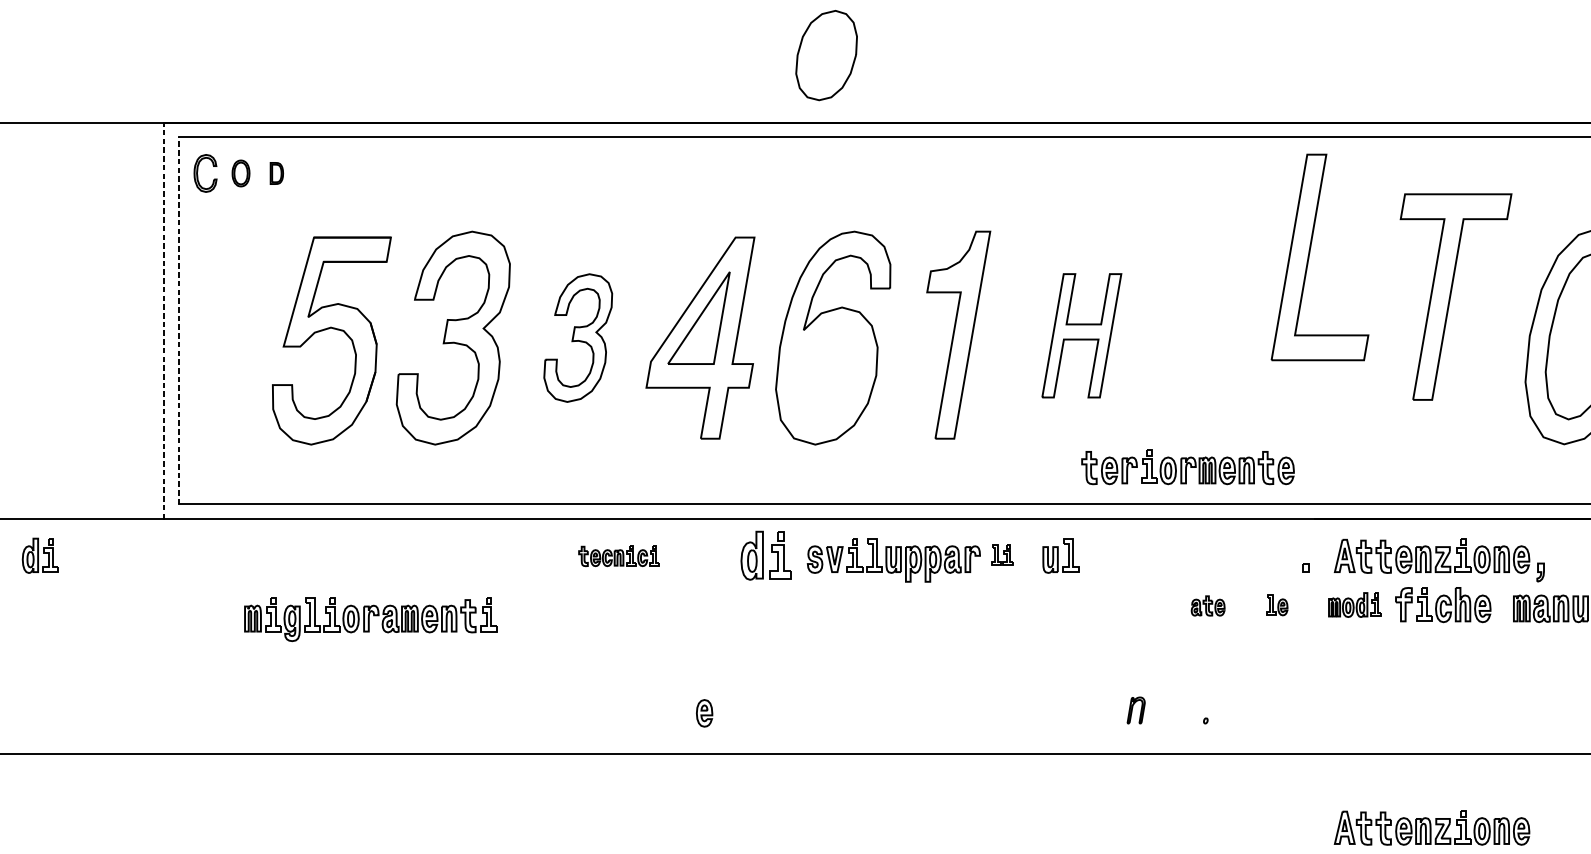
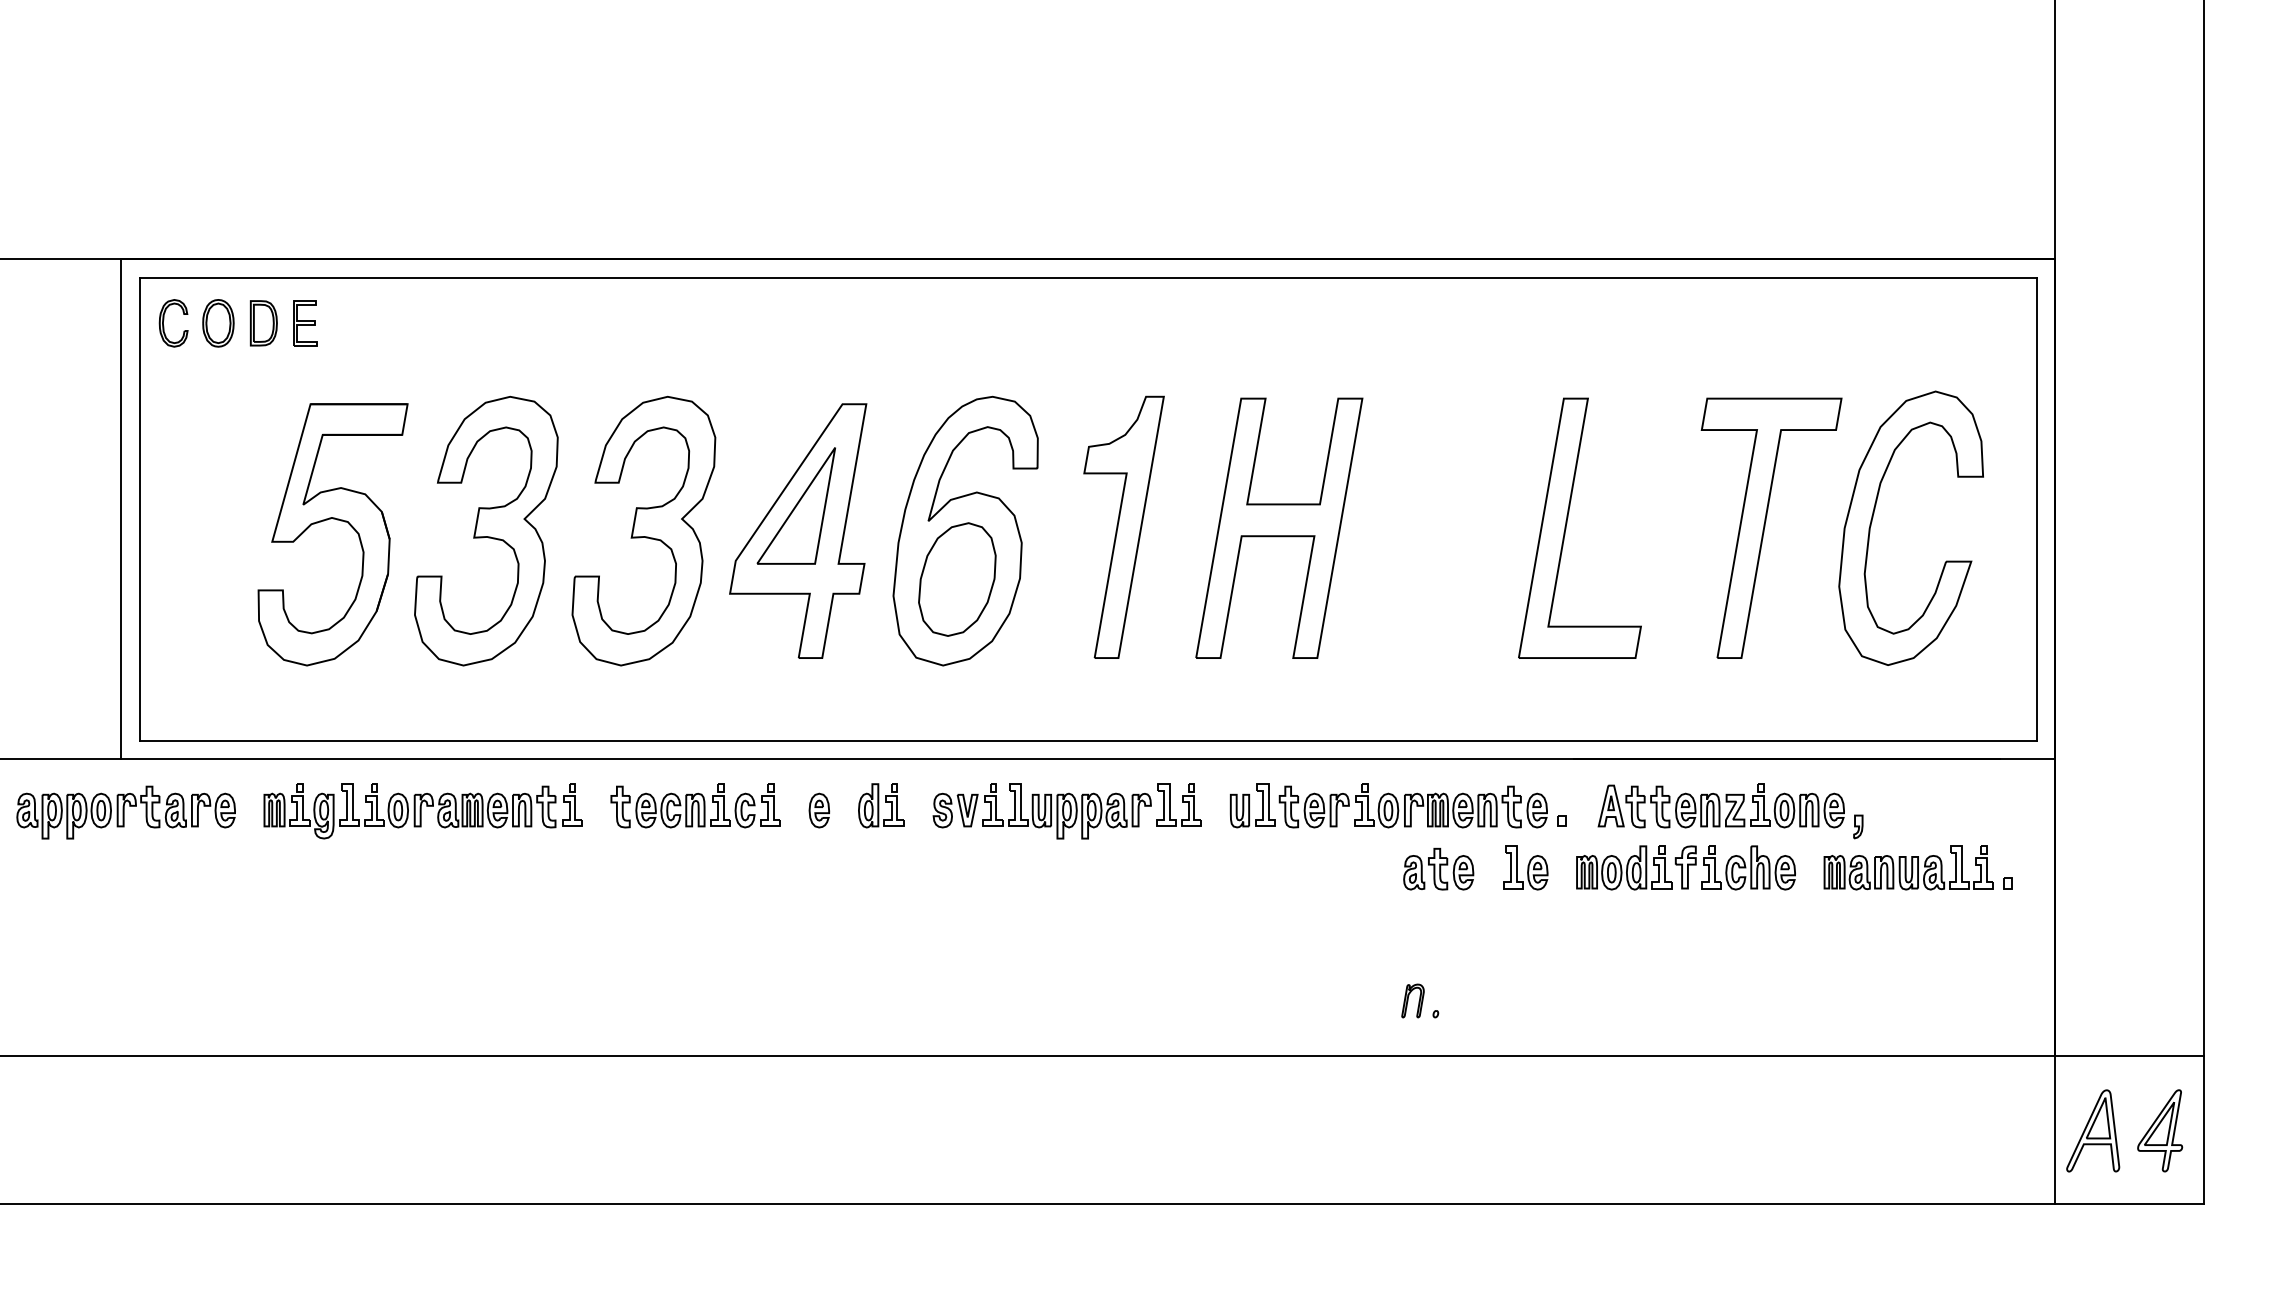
part: (826, 55) -> (957, 579), moved
part: (241, 173) -> (218, 323), size x1.43
part: (276, 173) -> (263, 323), size x1.67
part: (310, 173) -> (305, 323), added
part: (1310, 253) -> (1567, 523), moved
part: (1455, 296) -> (1771, 527), moved
line: (164, 320) -> (121, 508), dashed -> solid
line: (178, 320) -> (139, 509), dashed -> solid
part: (1081, 335) -> (1279, 527), size x1.67
part: (577, 337) -> (643, 530), size x1.67
part: (1187, 466) -> (1412, 805), moved
part: (1001, 554) -> (1178, 804), size x1.67
part: (619, 555) -> (695, 805), size x1.67
part: (766, 555) -> (881, 805), size x0.71
part: (167, 561) -> (125, 812), added
part: (1276, 604) -> (1525, 867), size x1.67
part: (1355, 604) -> (1624, 867), size x1.43
part: (1207, 605) -> (1438, 868), size x1.67
part: (370, 619) -> (422, 811), moved
part: (1135, 710) -> (1412, 1000), moved
part: (704, 713) -> (819, 810), moved
part: (1431, 827) -> (1720, 1148), removed

